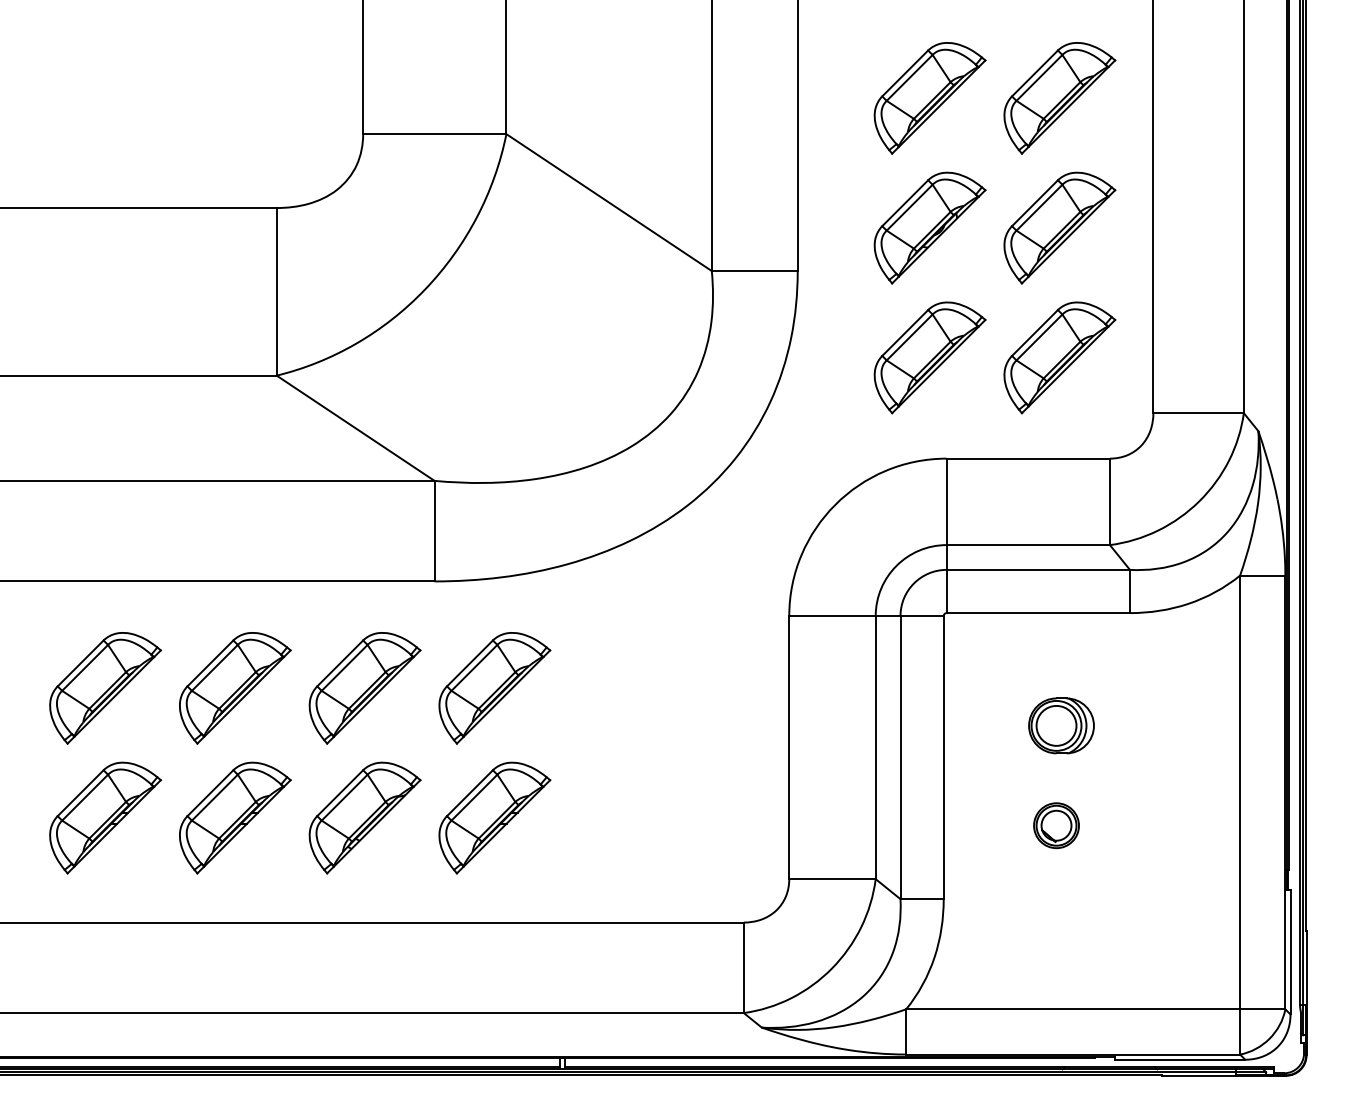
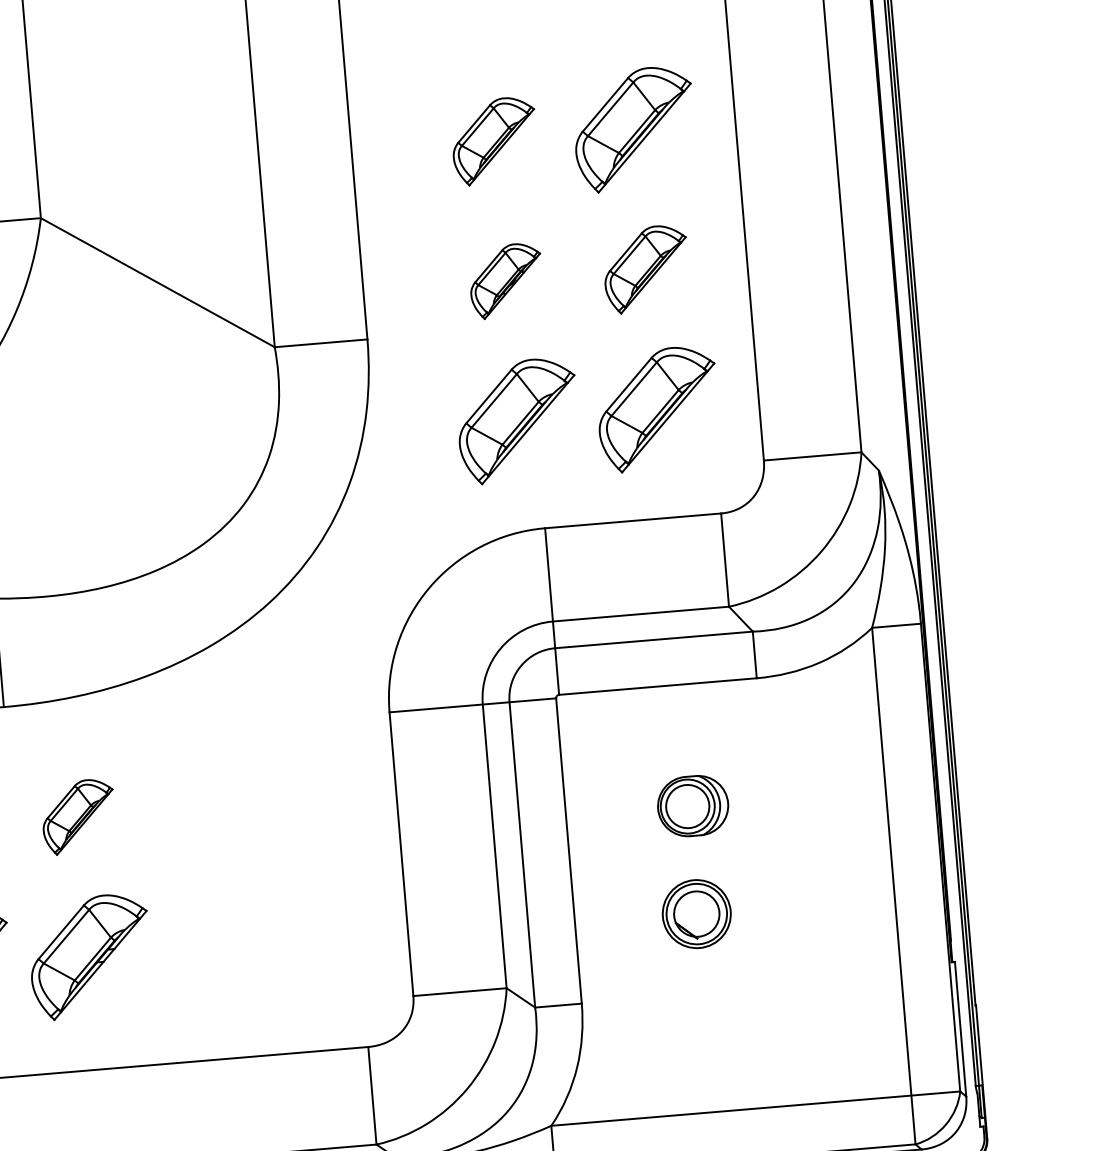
part: (929, 98) -> (493, 141), size x0.7
part: (929, 227) -> (505, 280), size x0.6
part: (1059, 227) -> (645, 268), size x0.7
part: (494, 688) -> (78, 817), size x0.6
part: (1056, 825) -> (696, 913), size x1.4

